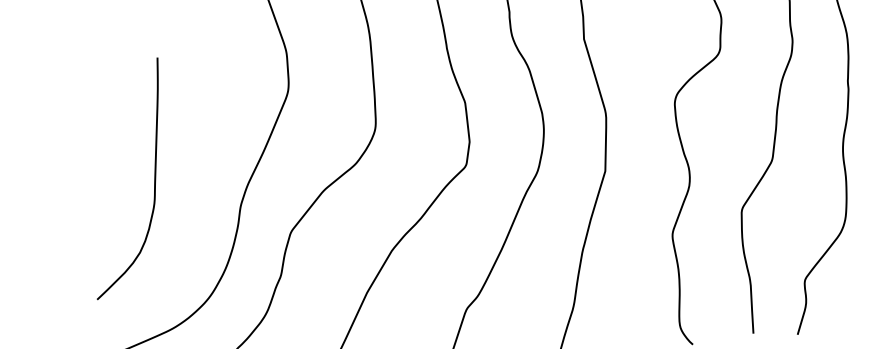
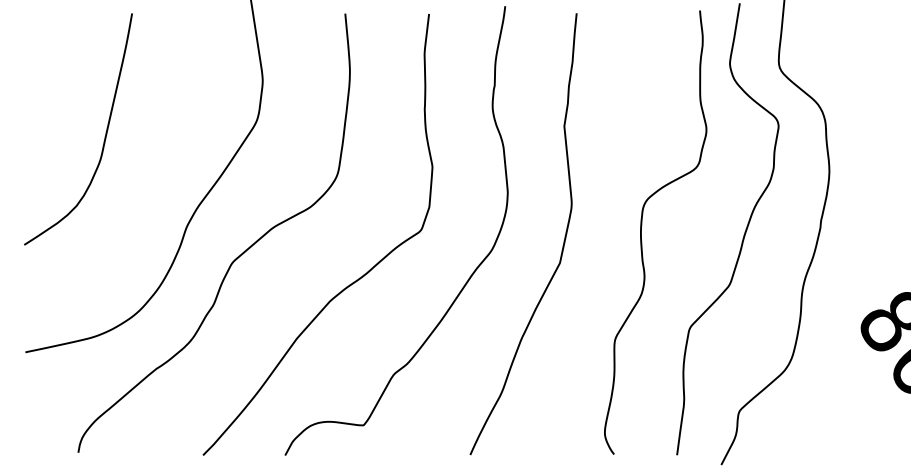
curve: (153, 180) -> (104, 136), moved

